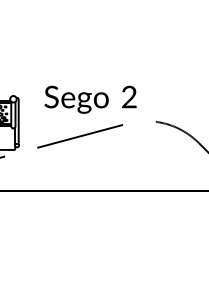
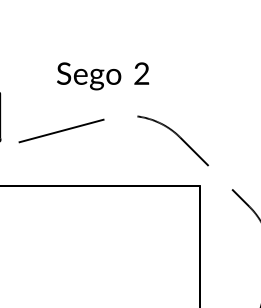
text: (91, 99) -> (103, 76), moved

